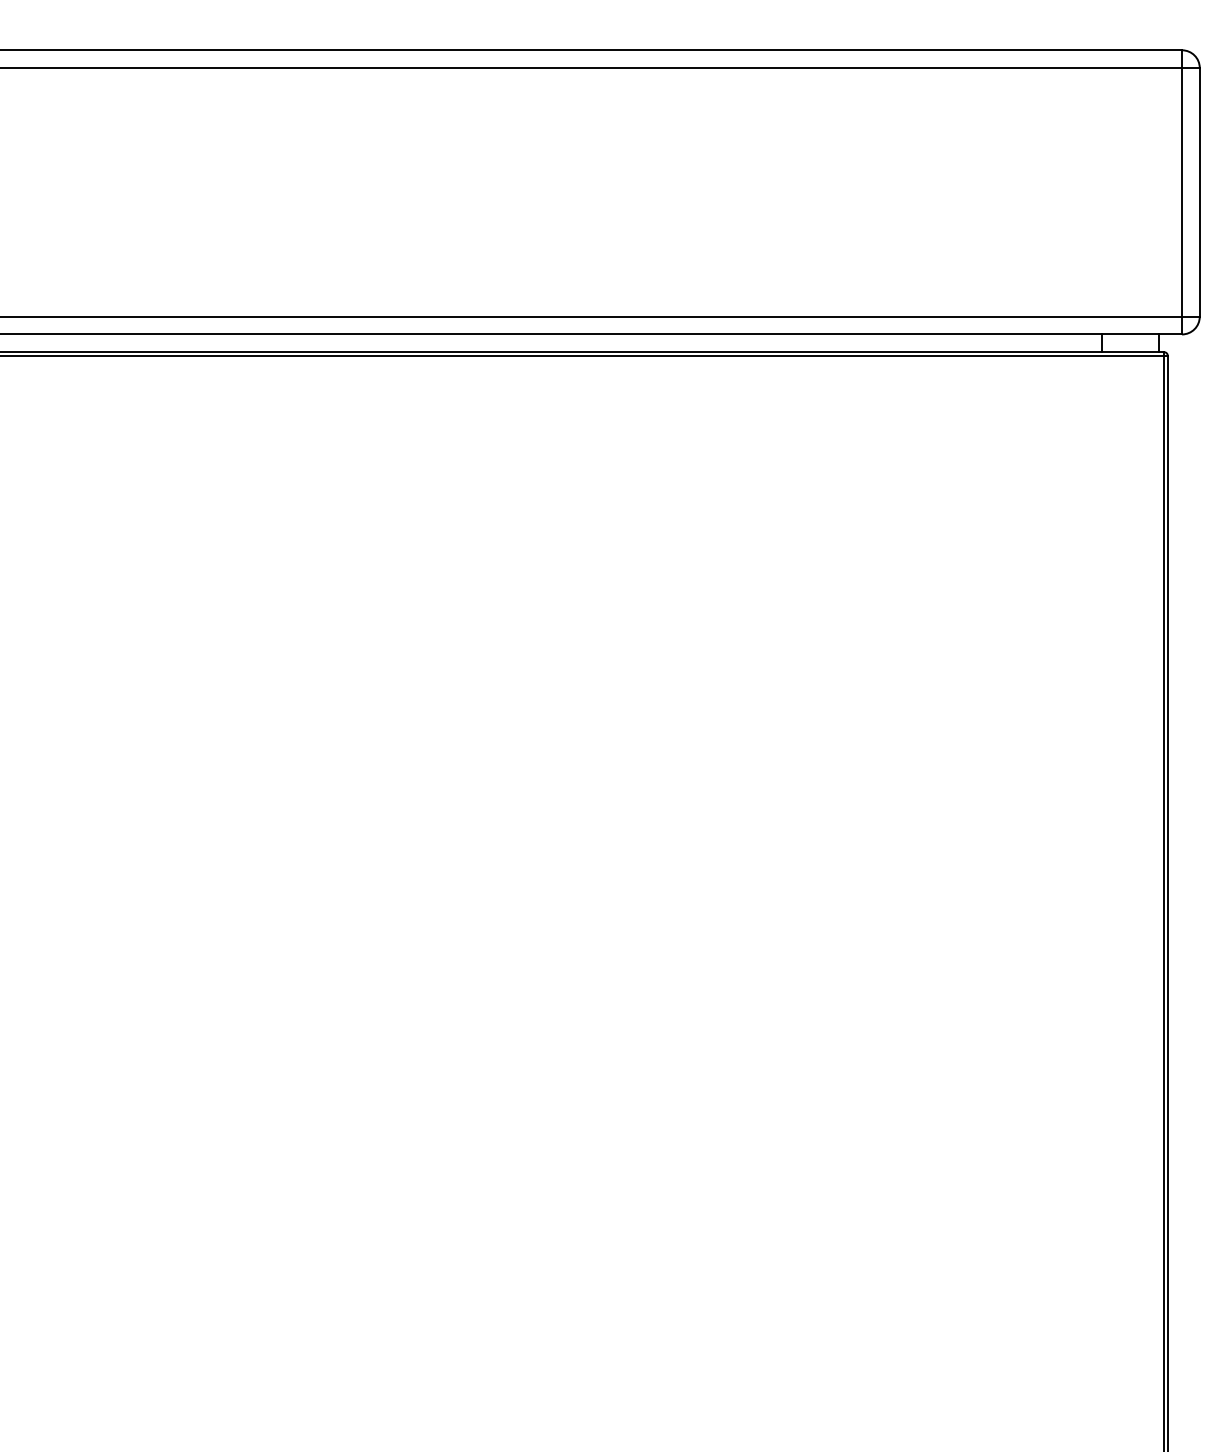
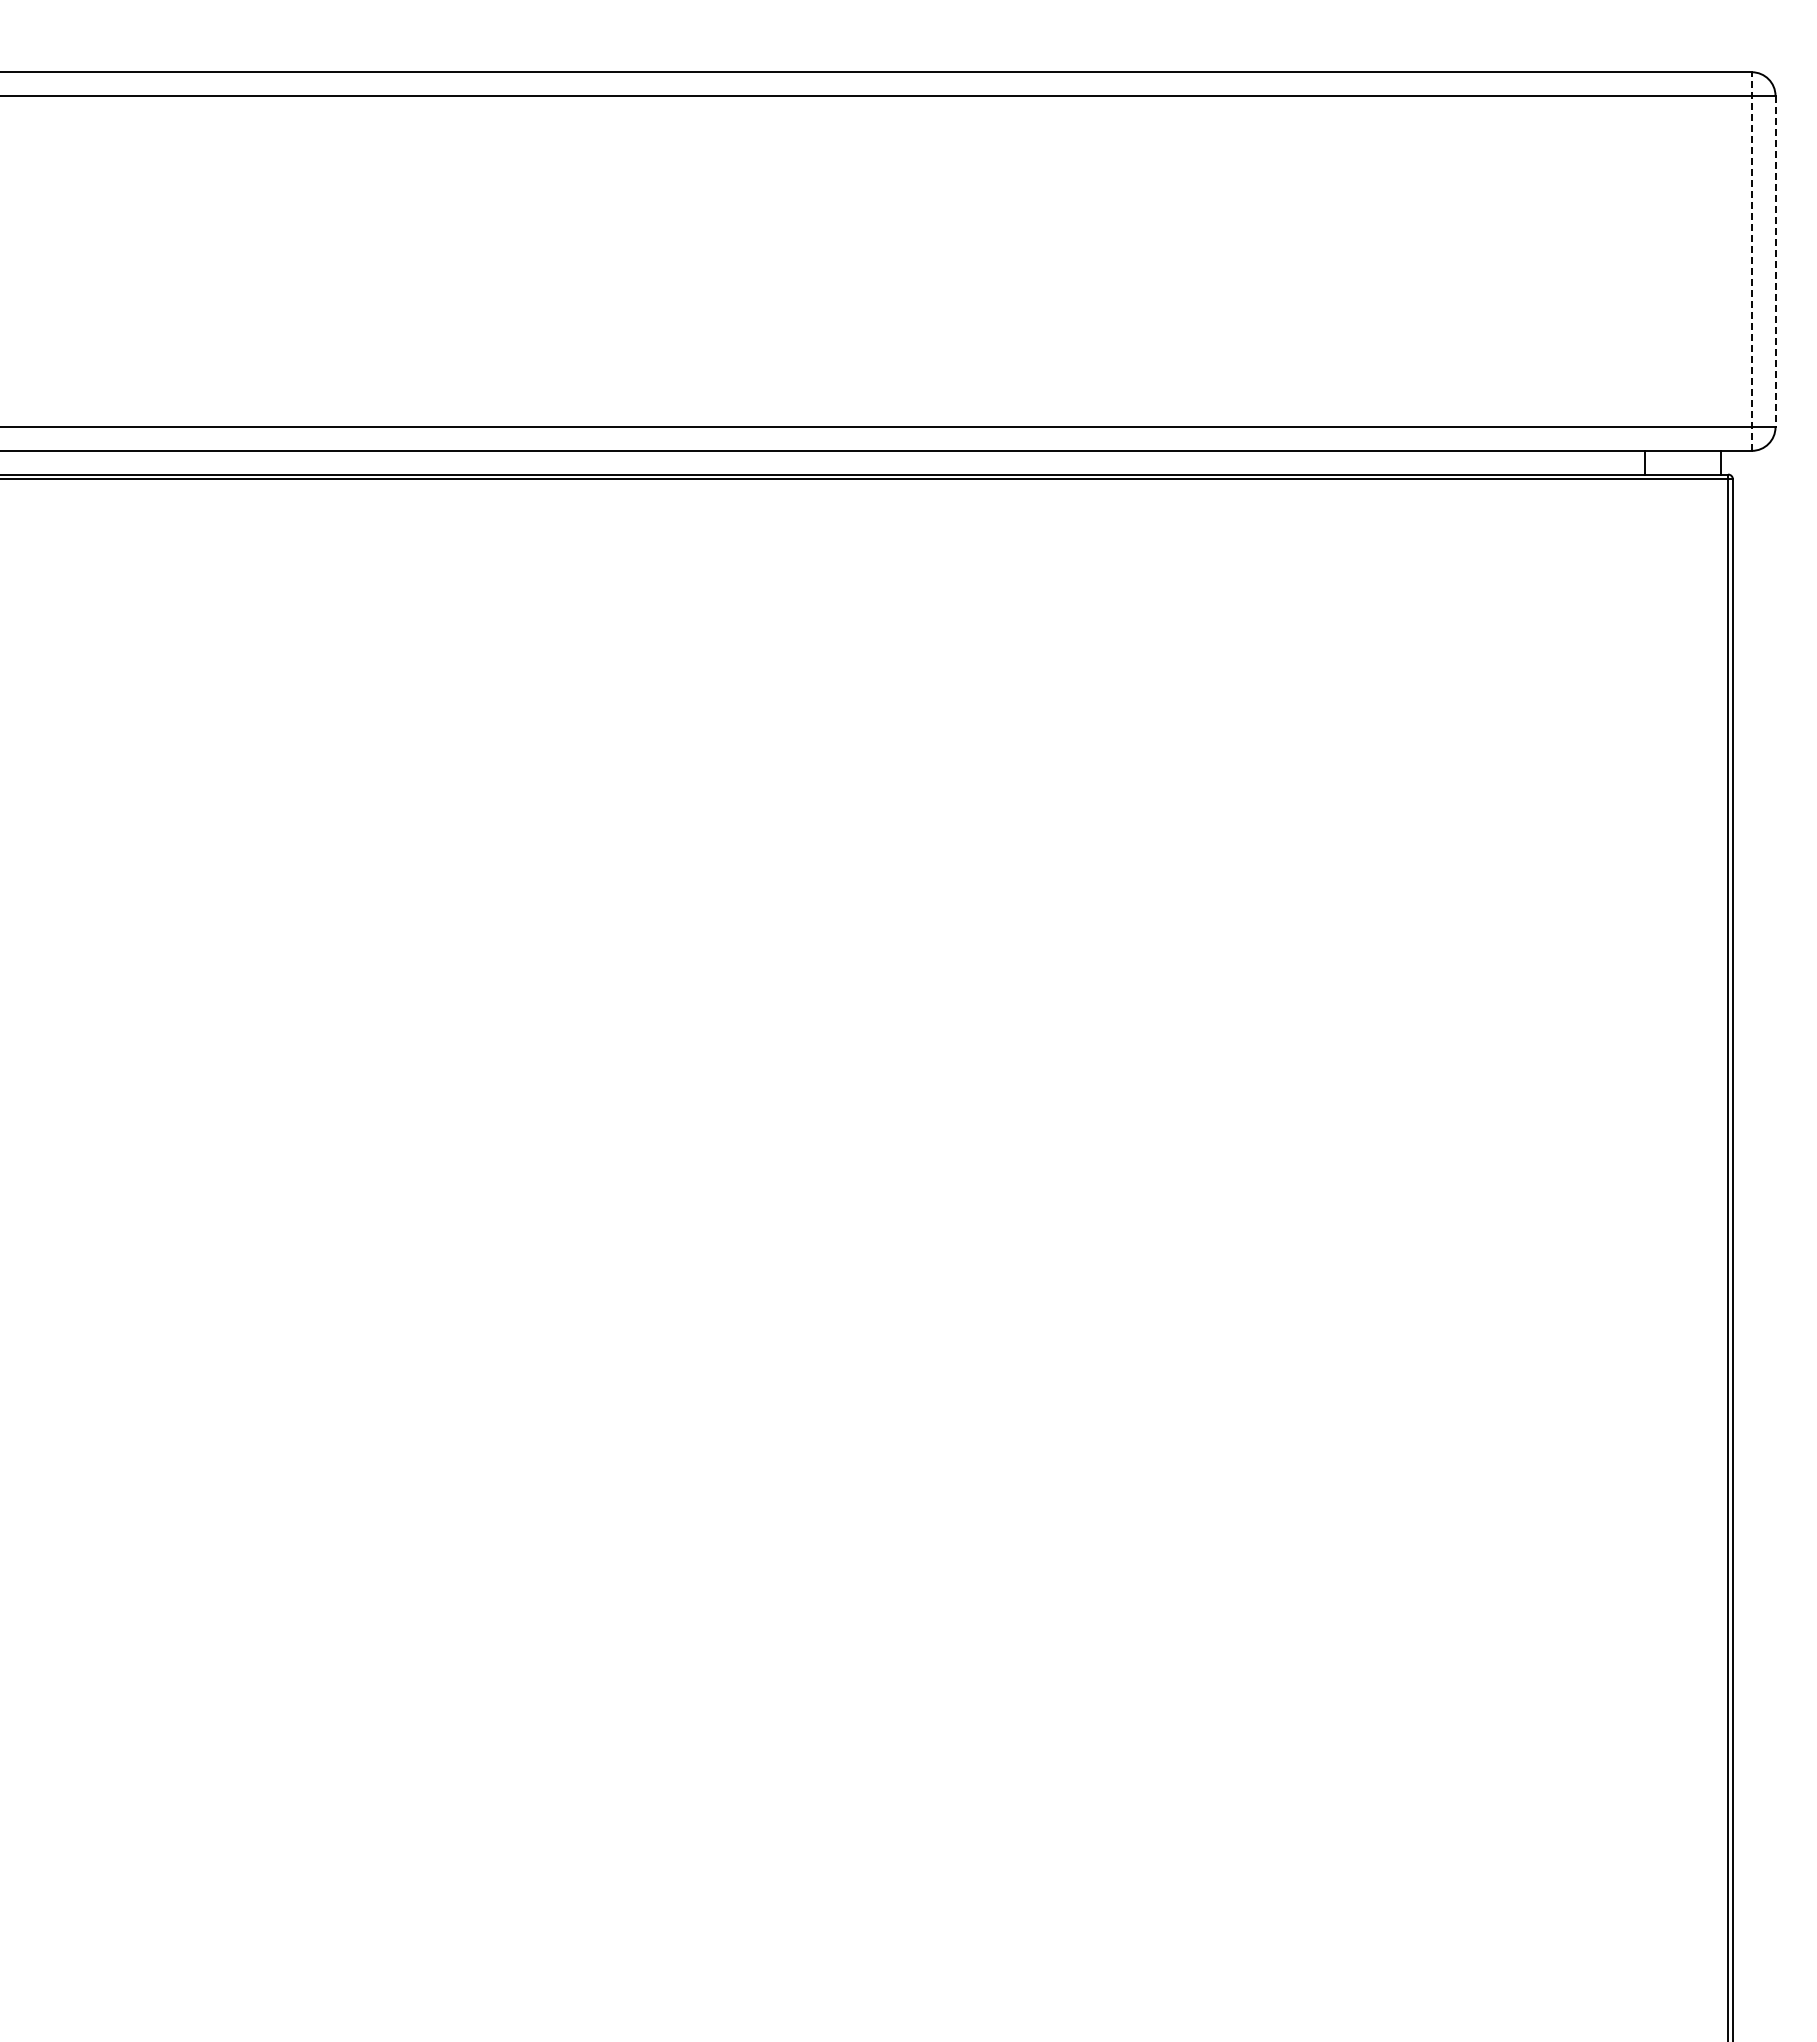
line: (1181, 192) -> (1751, 261), solid -> dashed
line: (1199, 192) -> (1775, 261), solid -> dashed

